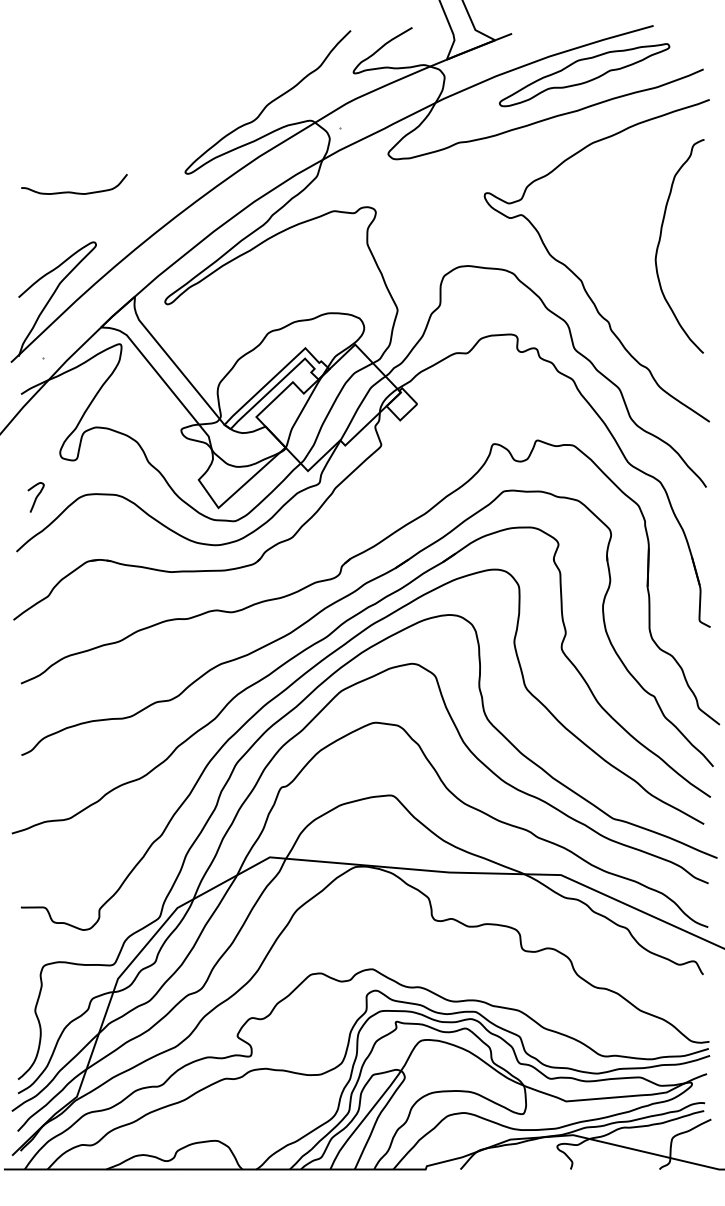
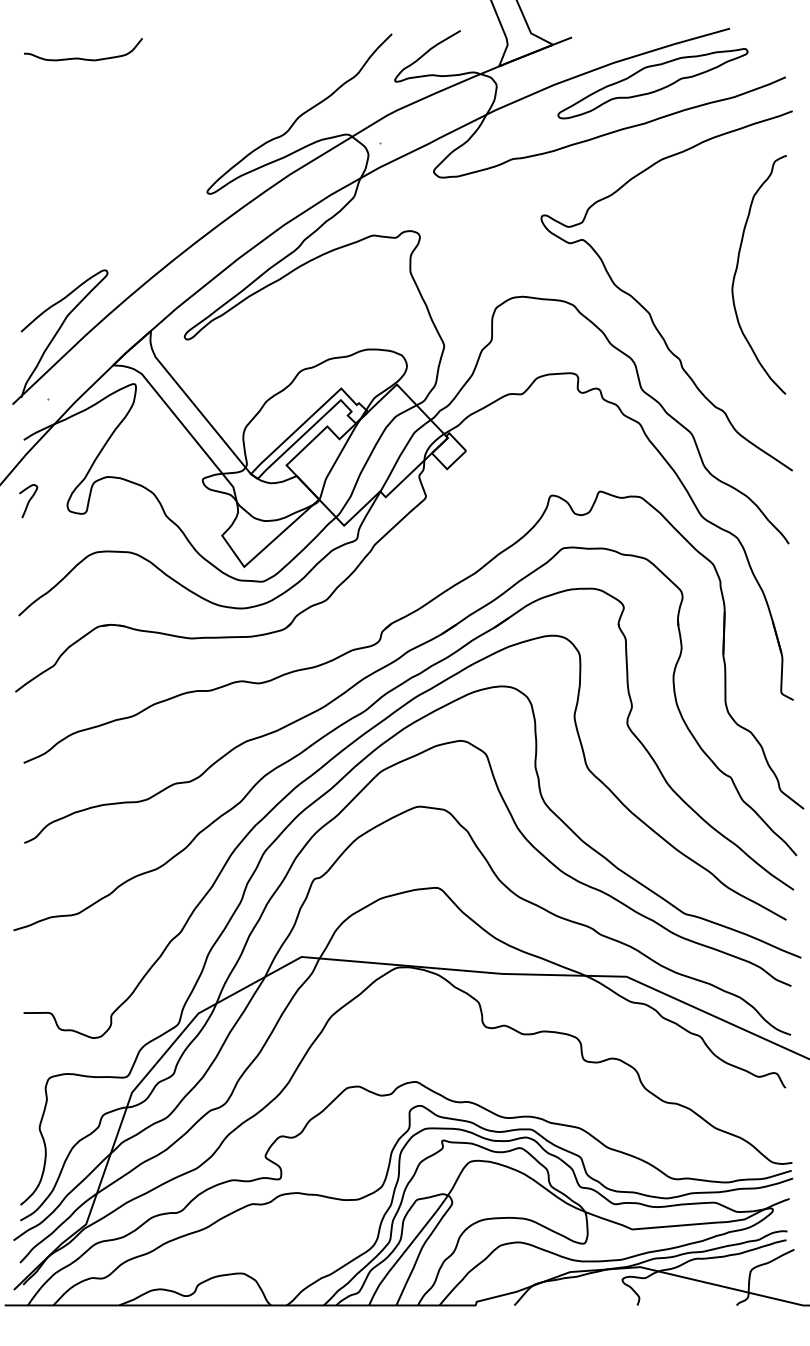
curve: (70, 191) -> (79, 57), moved
curve: (36, 497) -> (28, 501), moved

